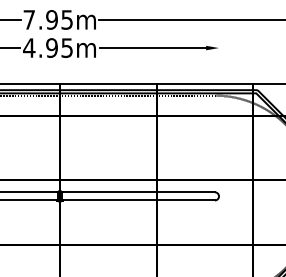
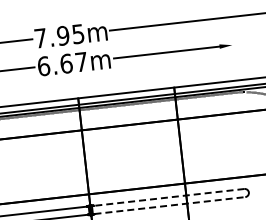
text: (47, 47) -> (61, 63), 4.95m -> 6.67m
line: (139, 192) -> (169, 197), solid -> dashed
line: (139, 200) -> (170, 205), solid -> dashed

